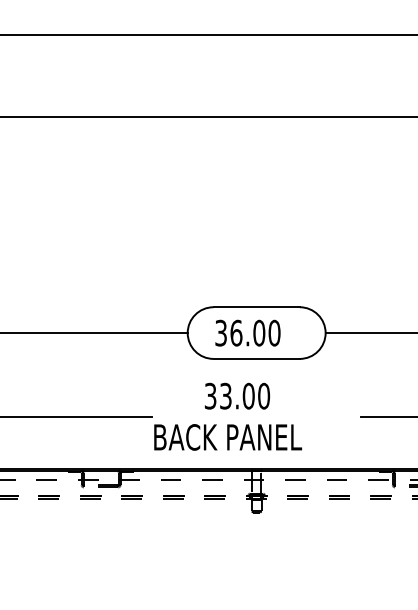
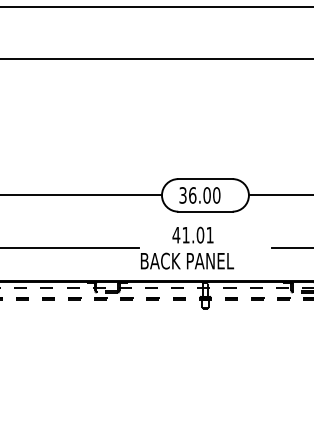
text: (236, 395) -> (192, 234), 33.00 -> 41.01

